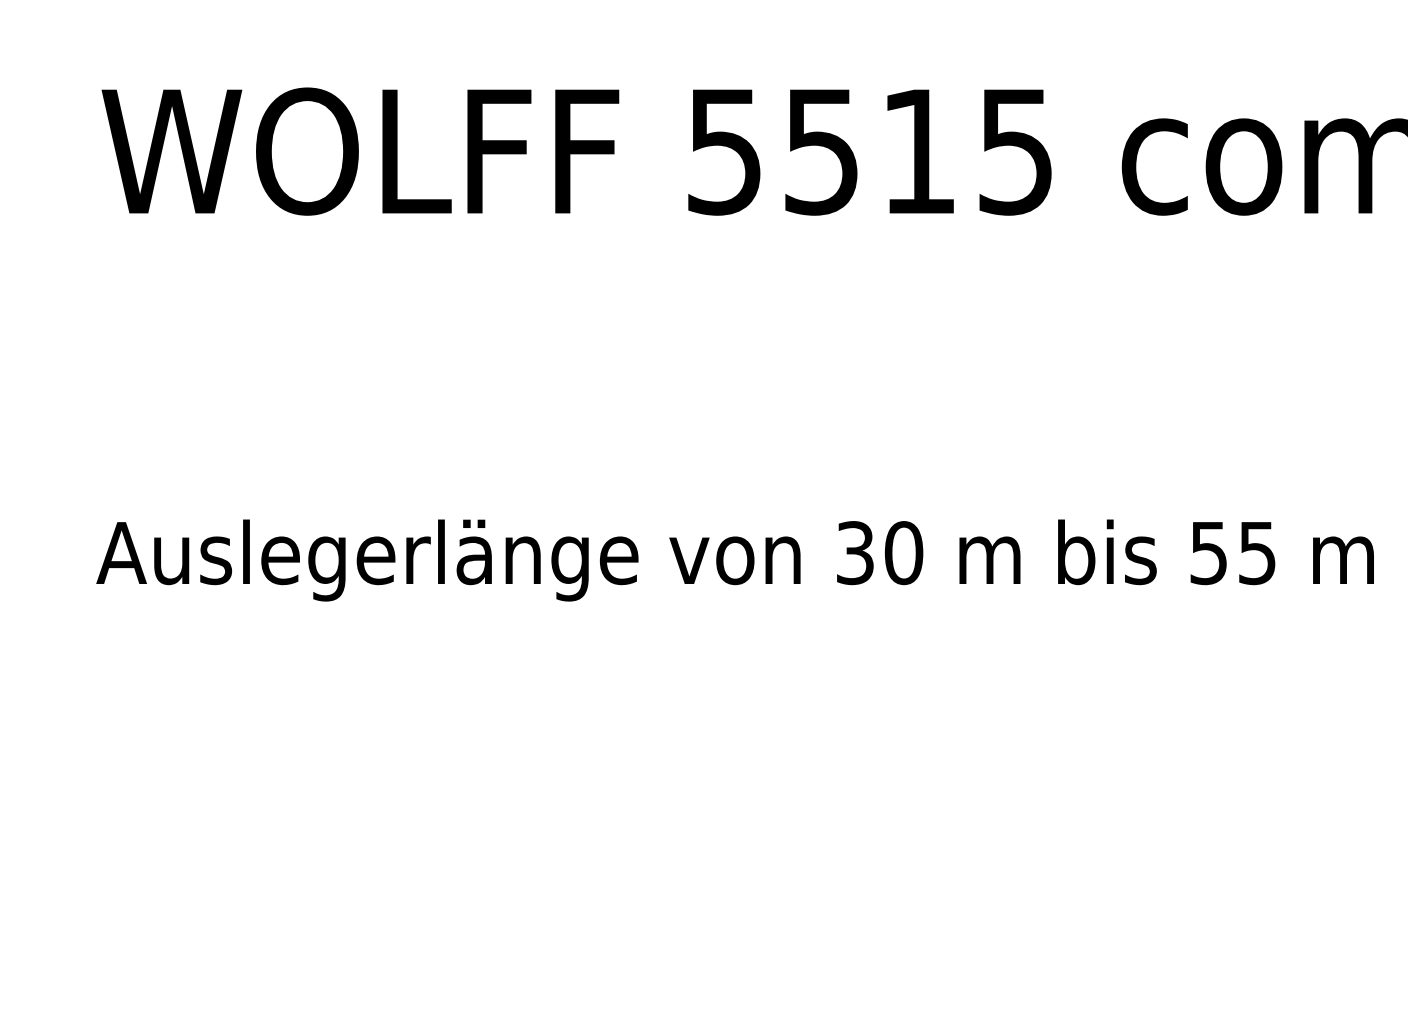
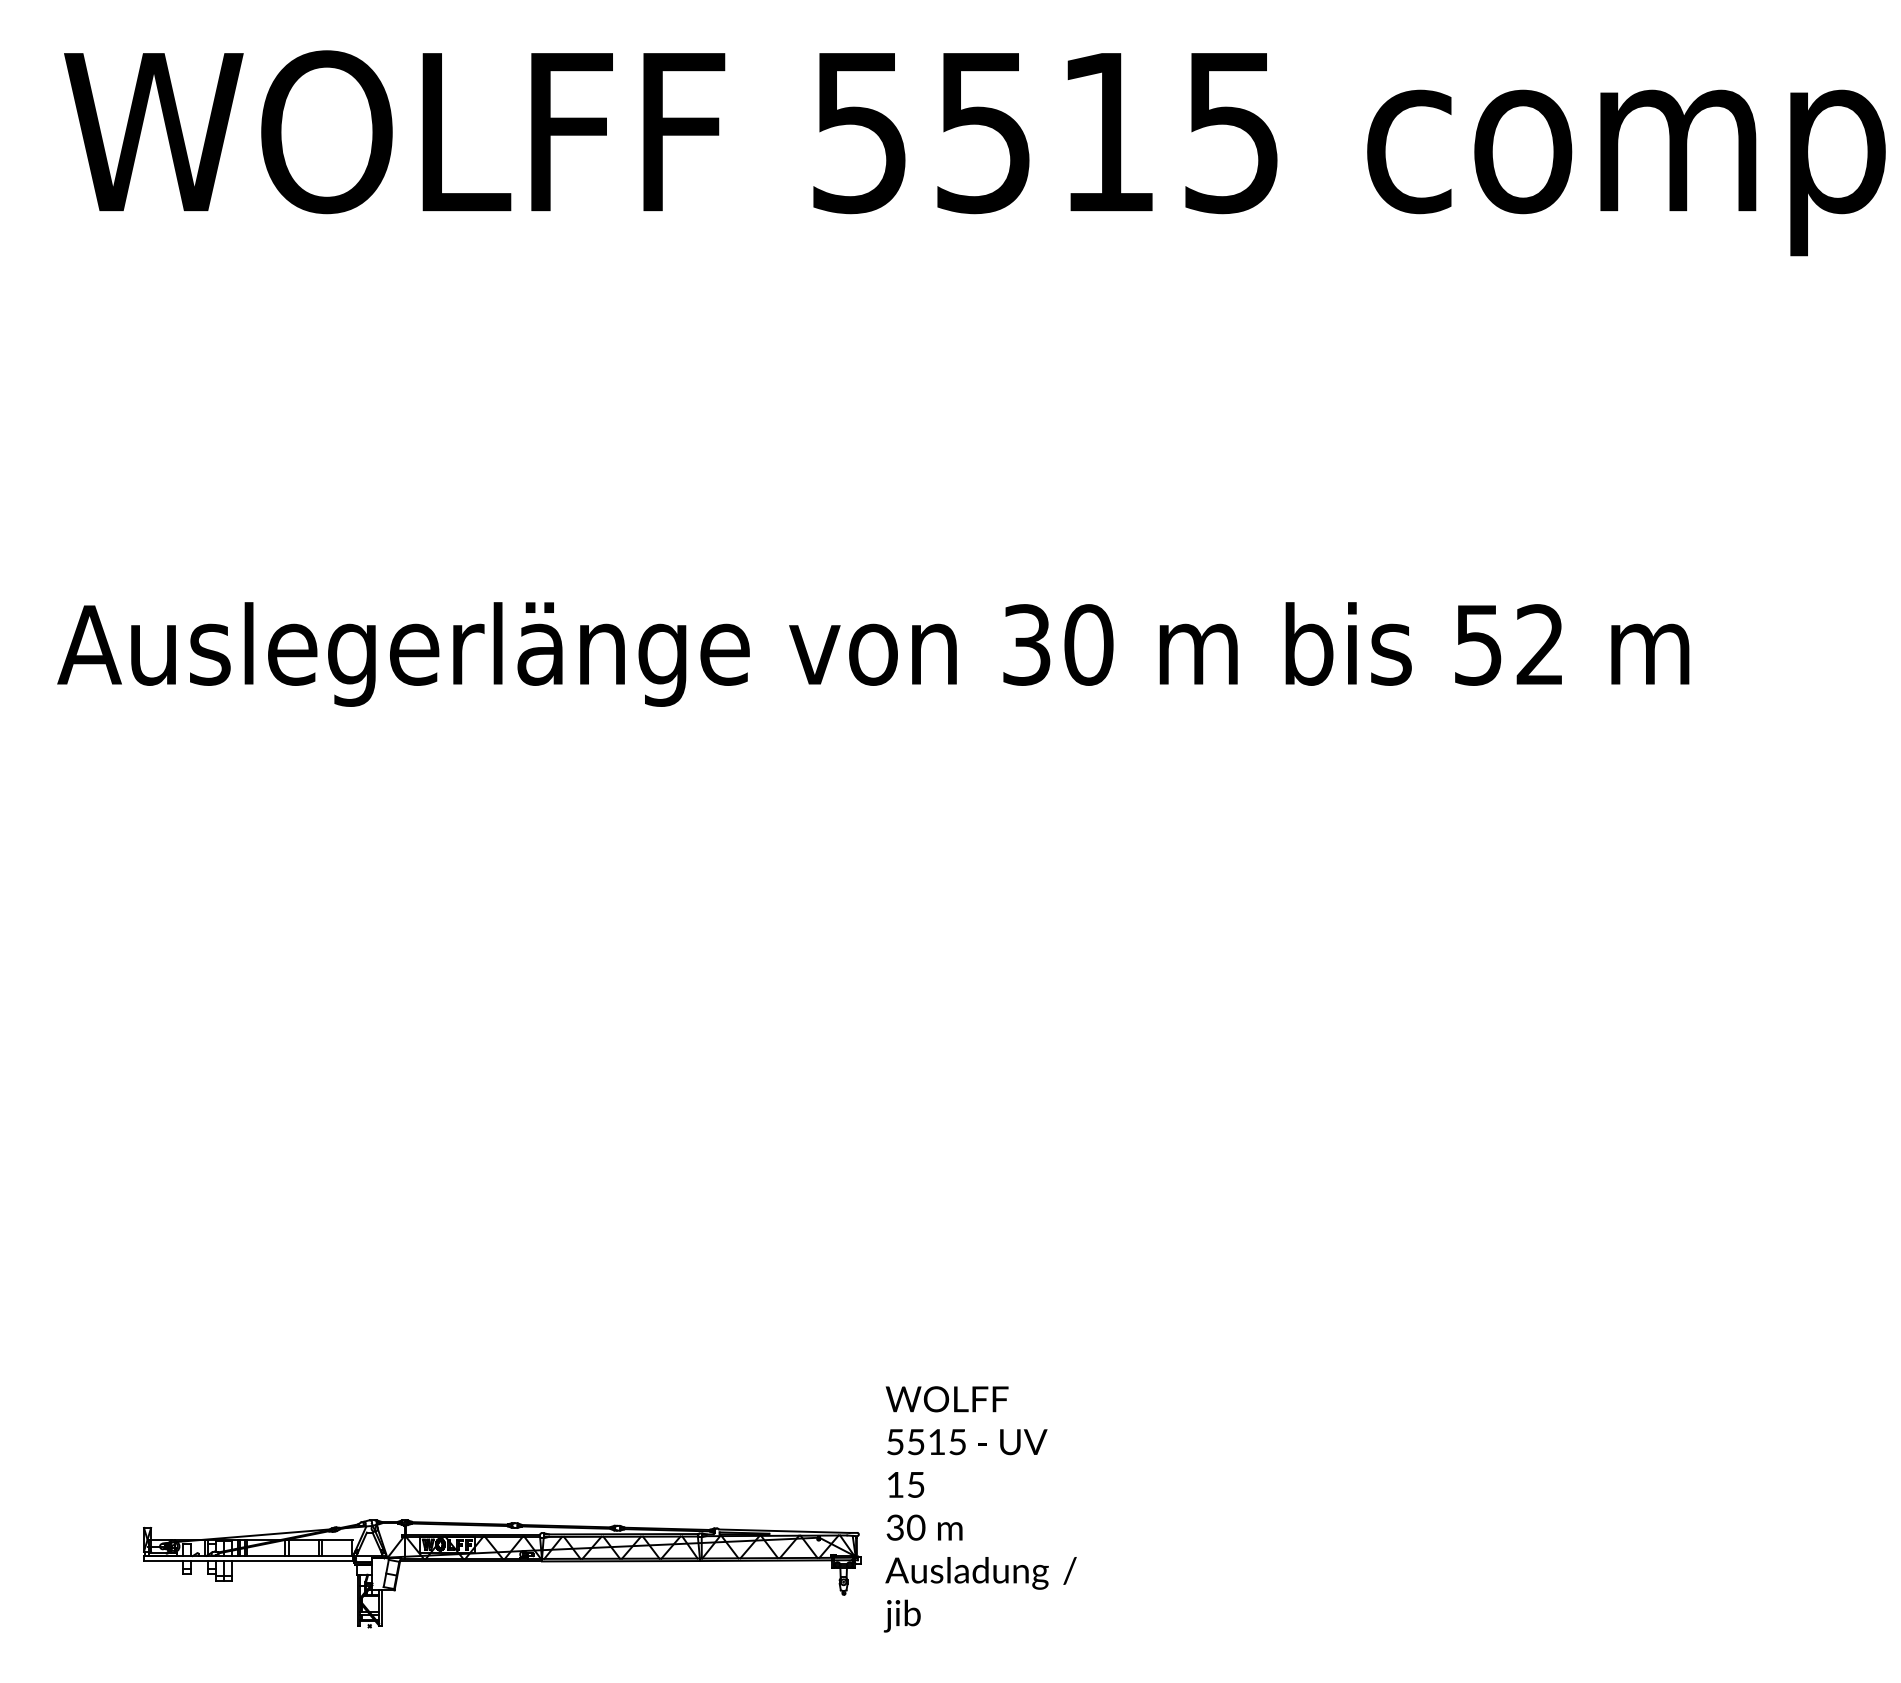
text: (1256, 552) -> (1539, 644), 55 -> 52

